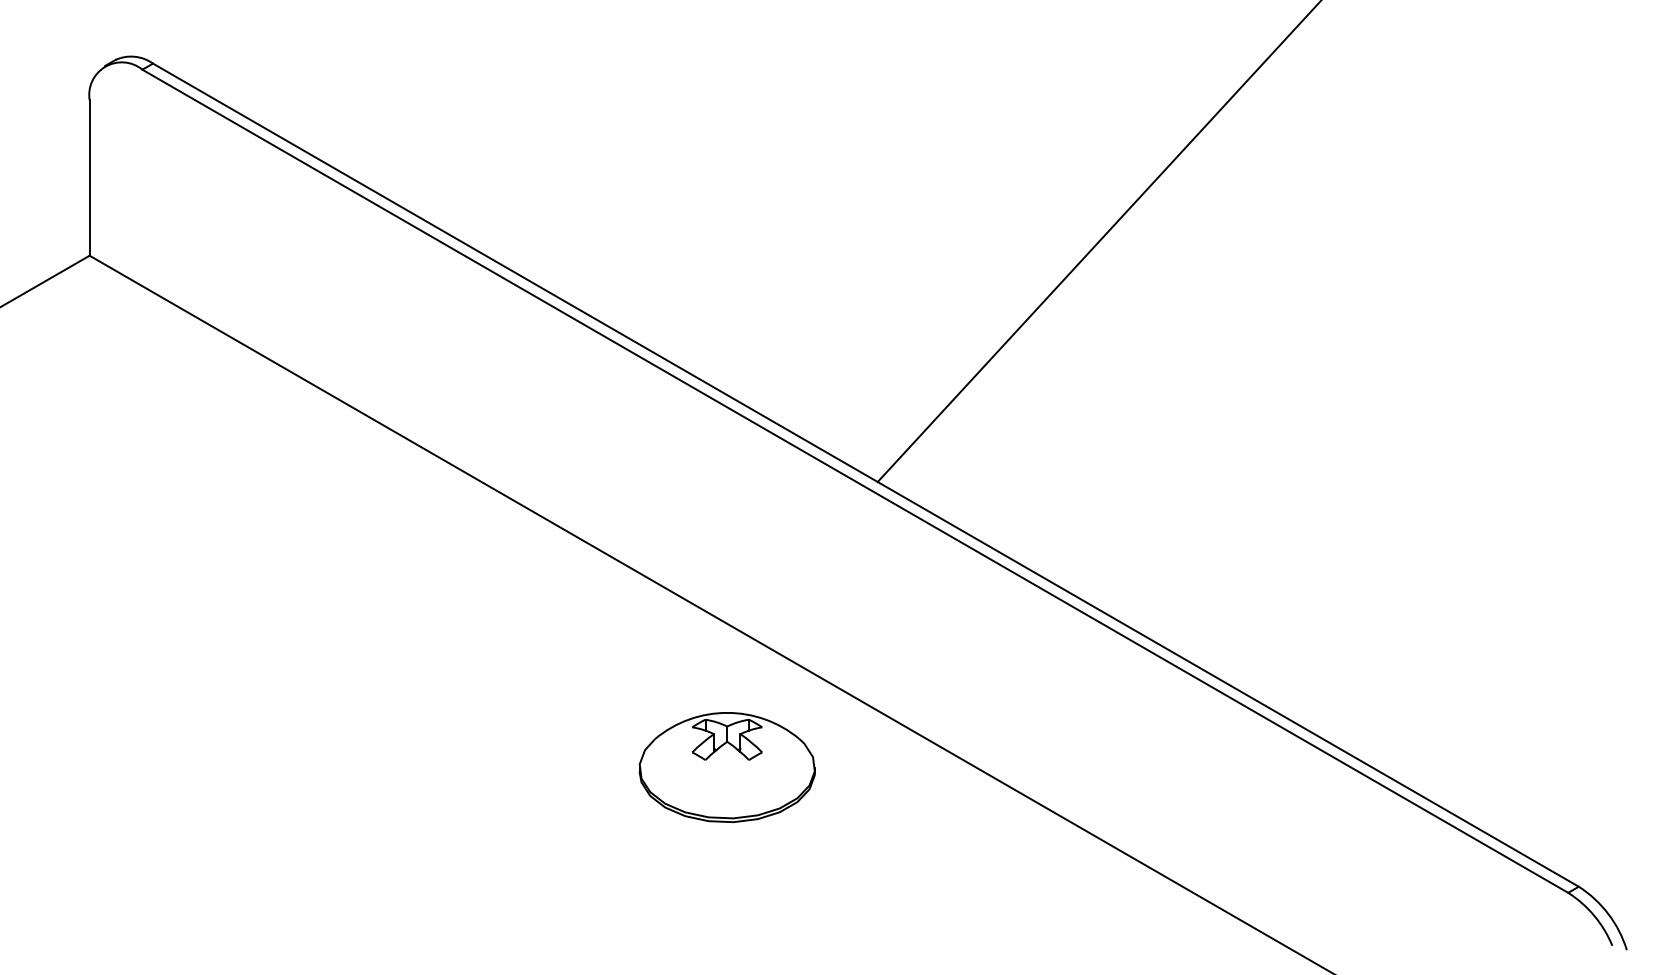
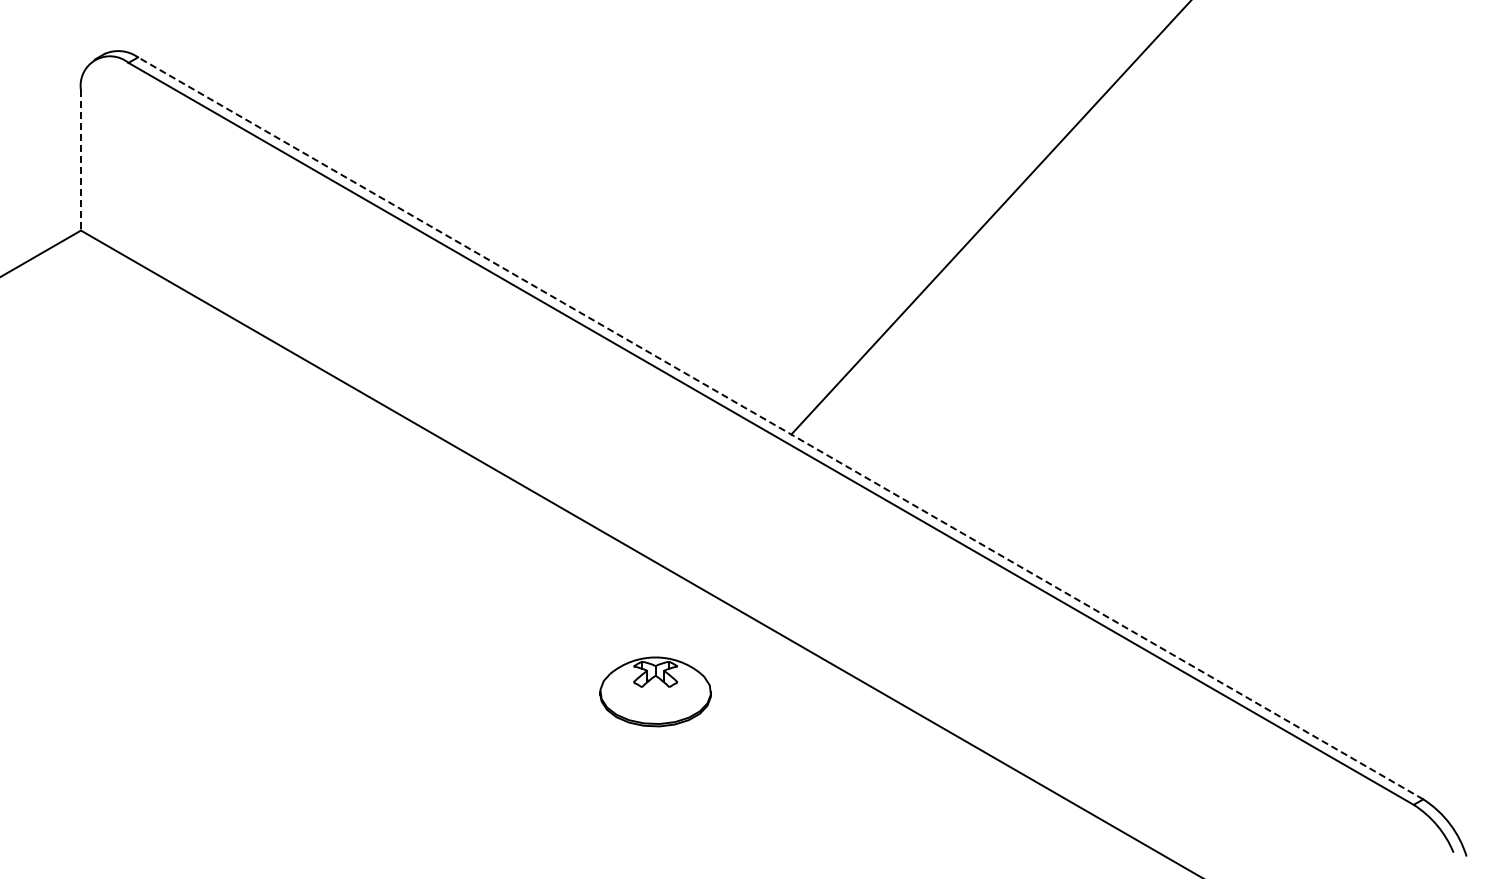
line: (89, 177) -> (80, 160), solid -> dashed
line: (865, 475) -> (780, 428), solid -> dashed
part: (727, 767) -> (655, 691), size x0.7

